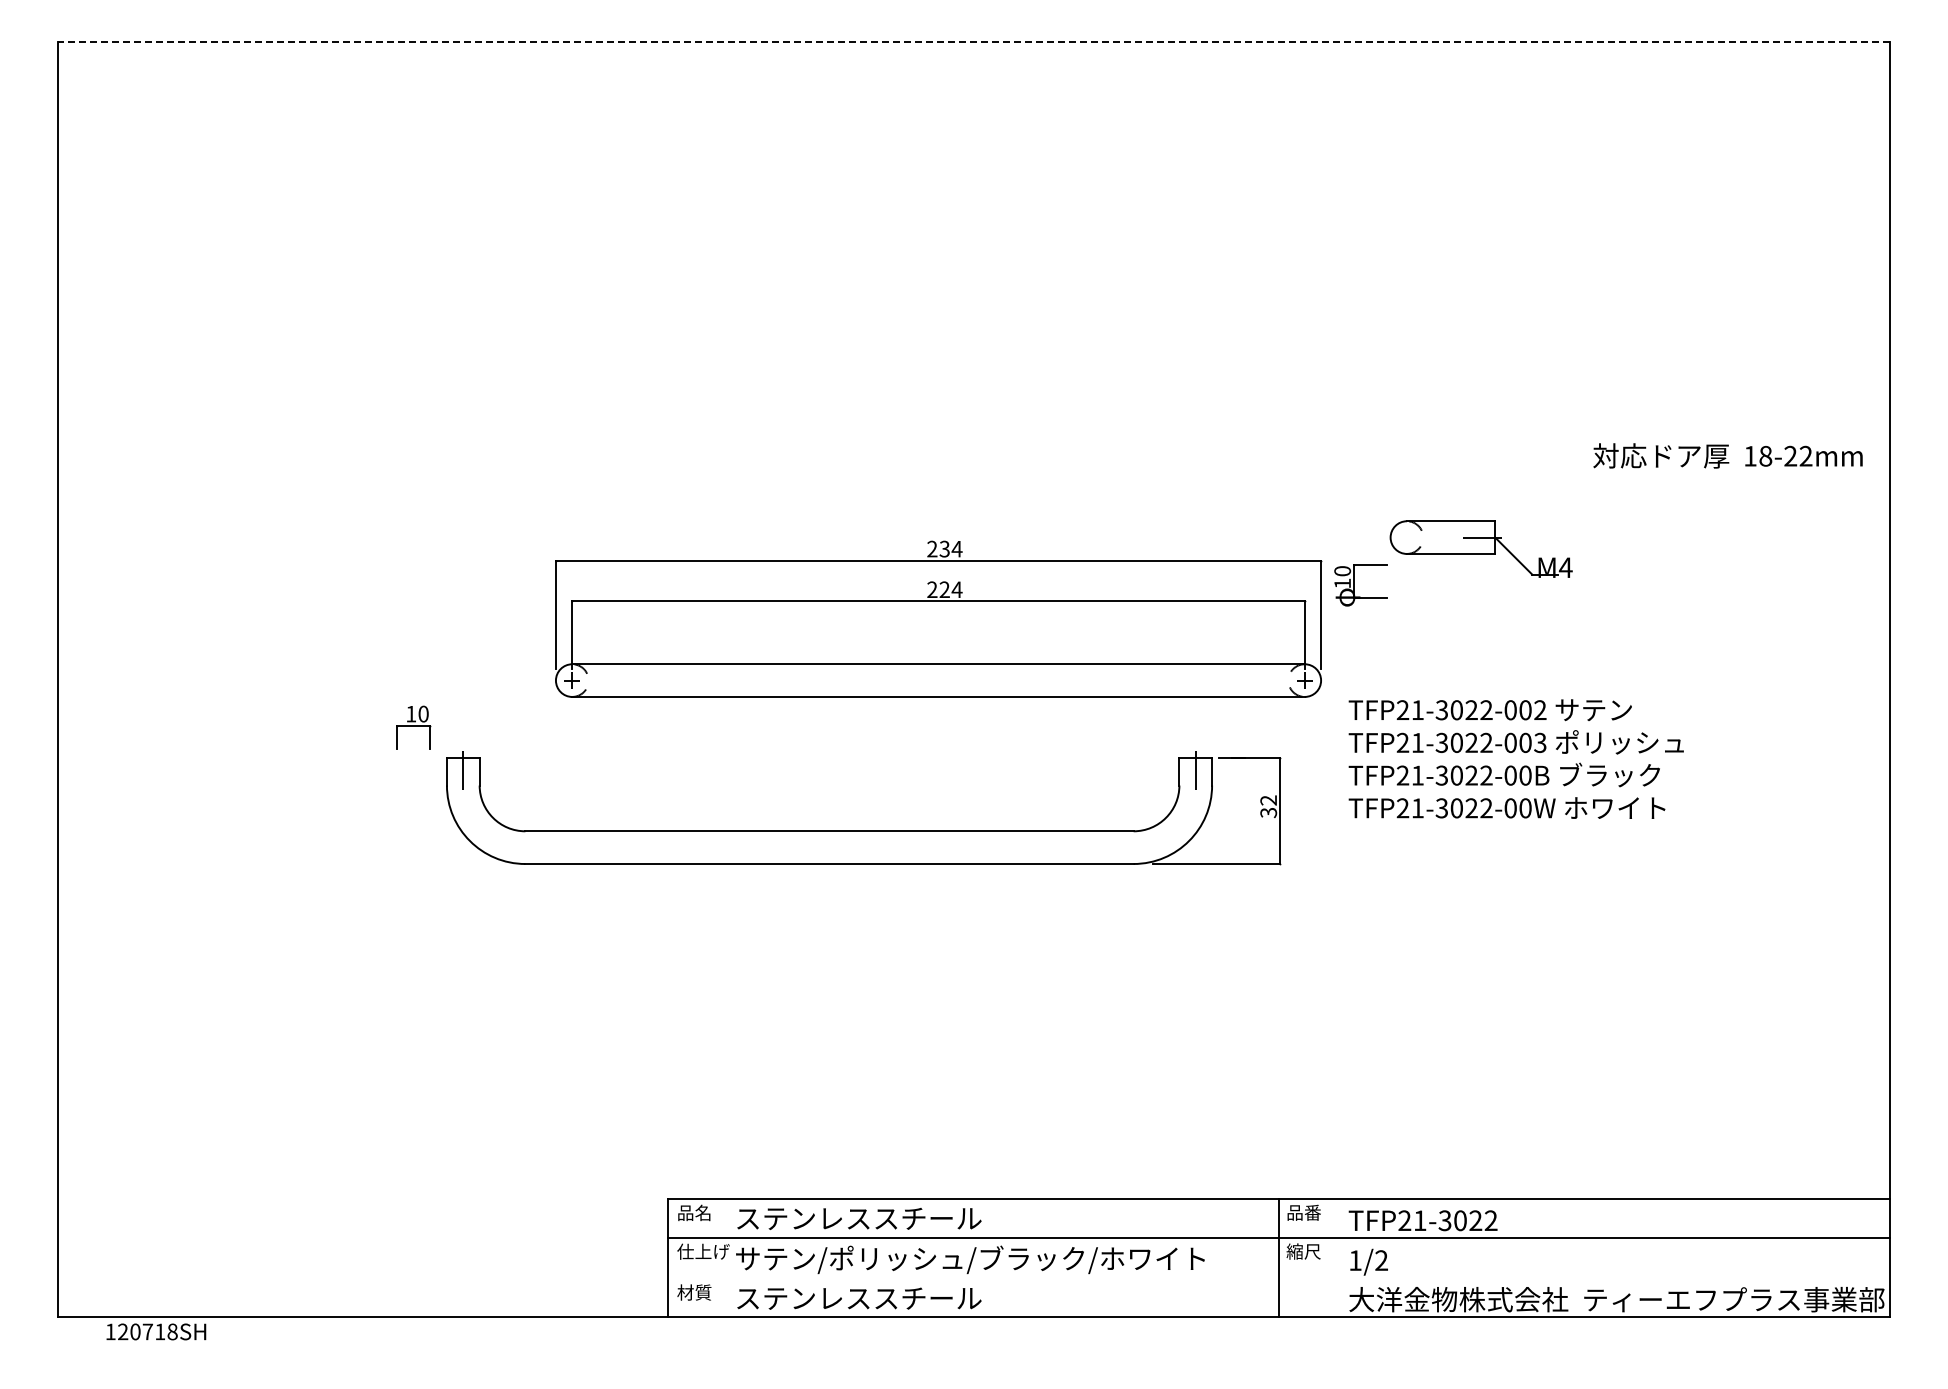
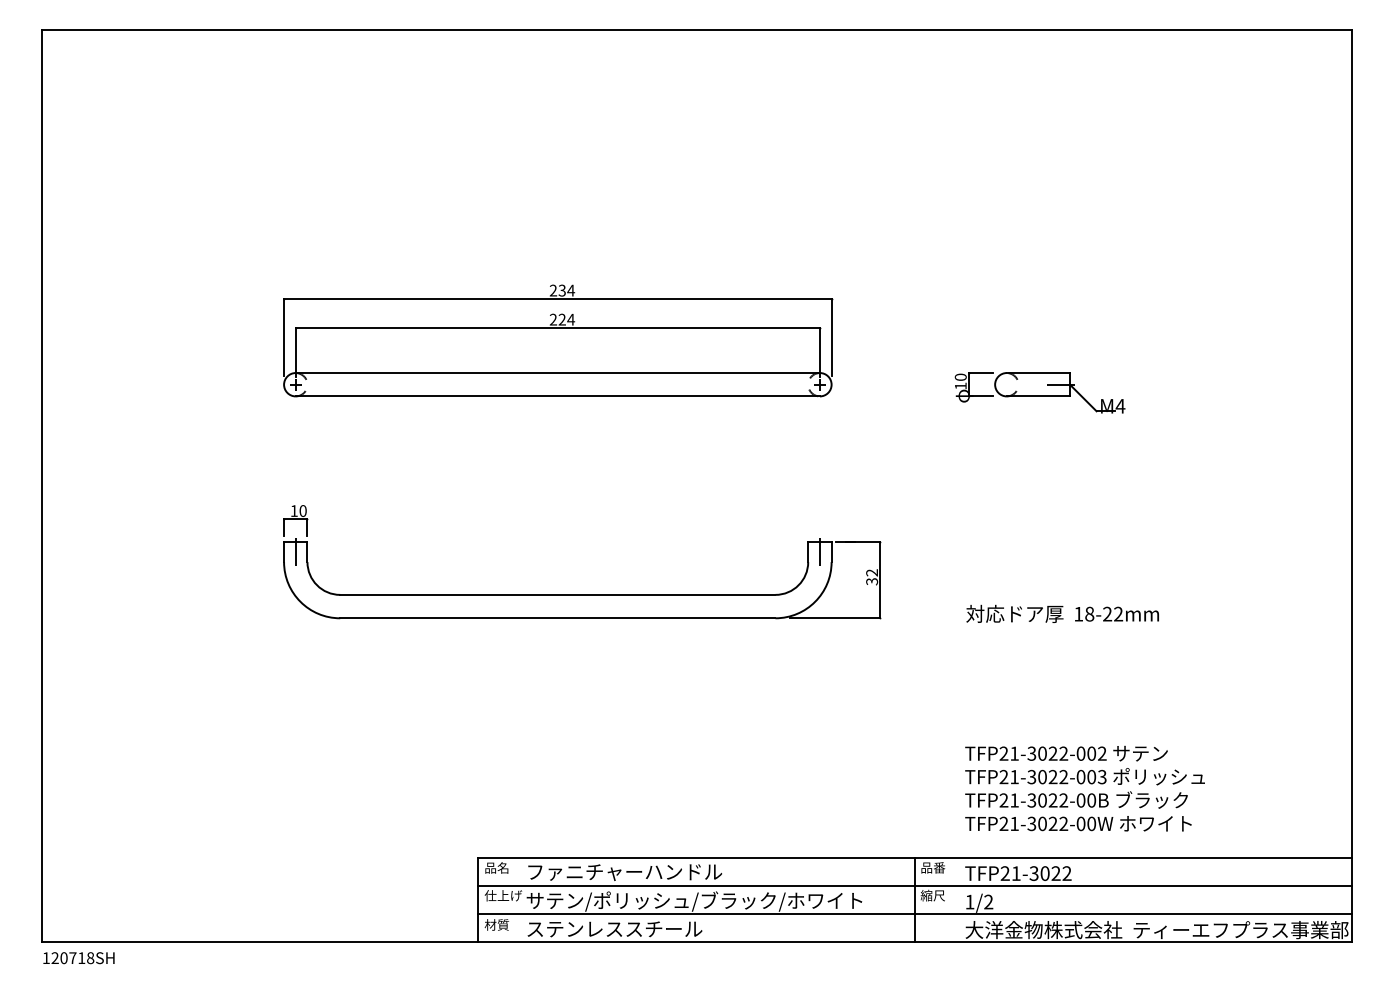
line: (973, 41) -> (696, 29), dashed -> solid
text: (1727, 455) -> (1062, 613), moved
part: (1360, 585) -> (973, 387), moved
part: (938, 618) -> (557, 340), moved
text: (1515, 758) -> (1084, 788), moved
part: (863, 830) -> (582, 594), moved
text: (873, 1219) -> (625, 872), ステンレススチール -> ファニチャーハンドル
line: (1278, 1277) -> (914, 914), added
text: (156, 1331) -> (79, 957), moved

